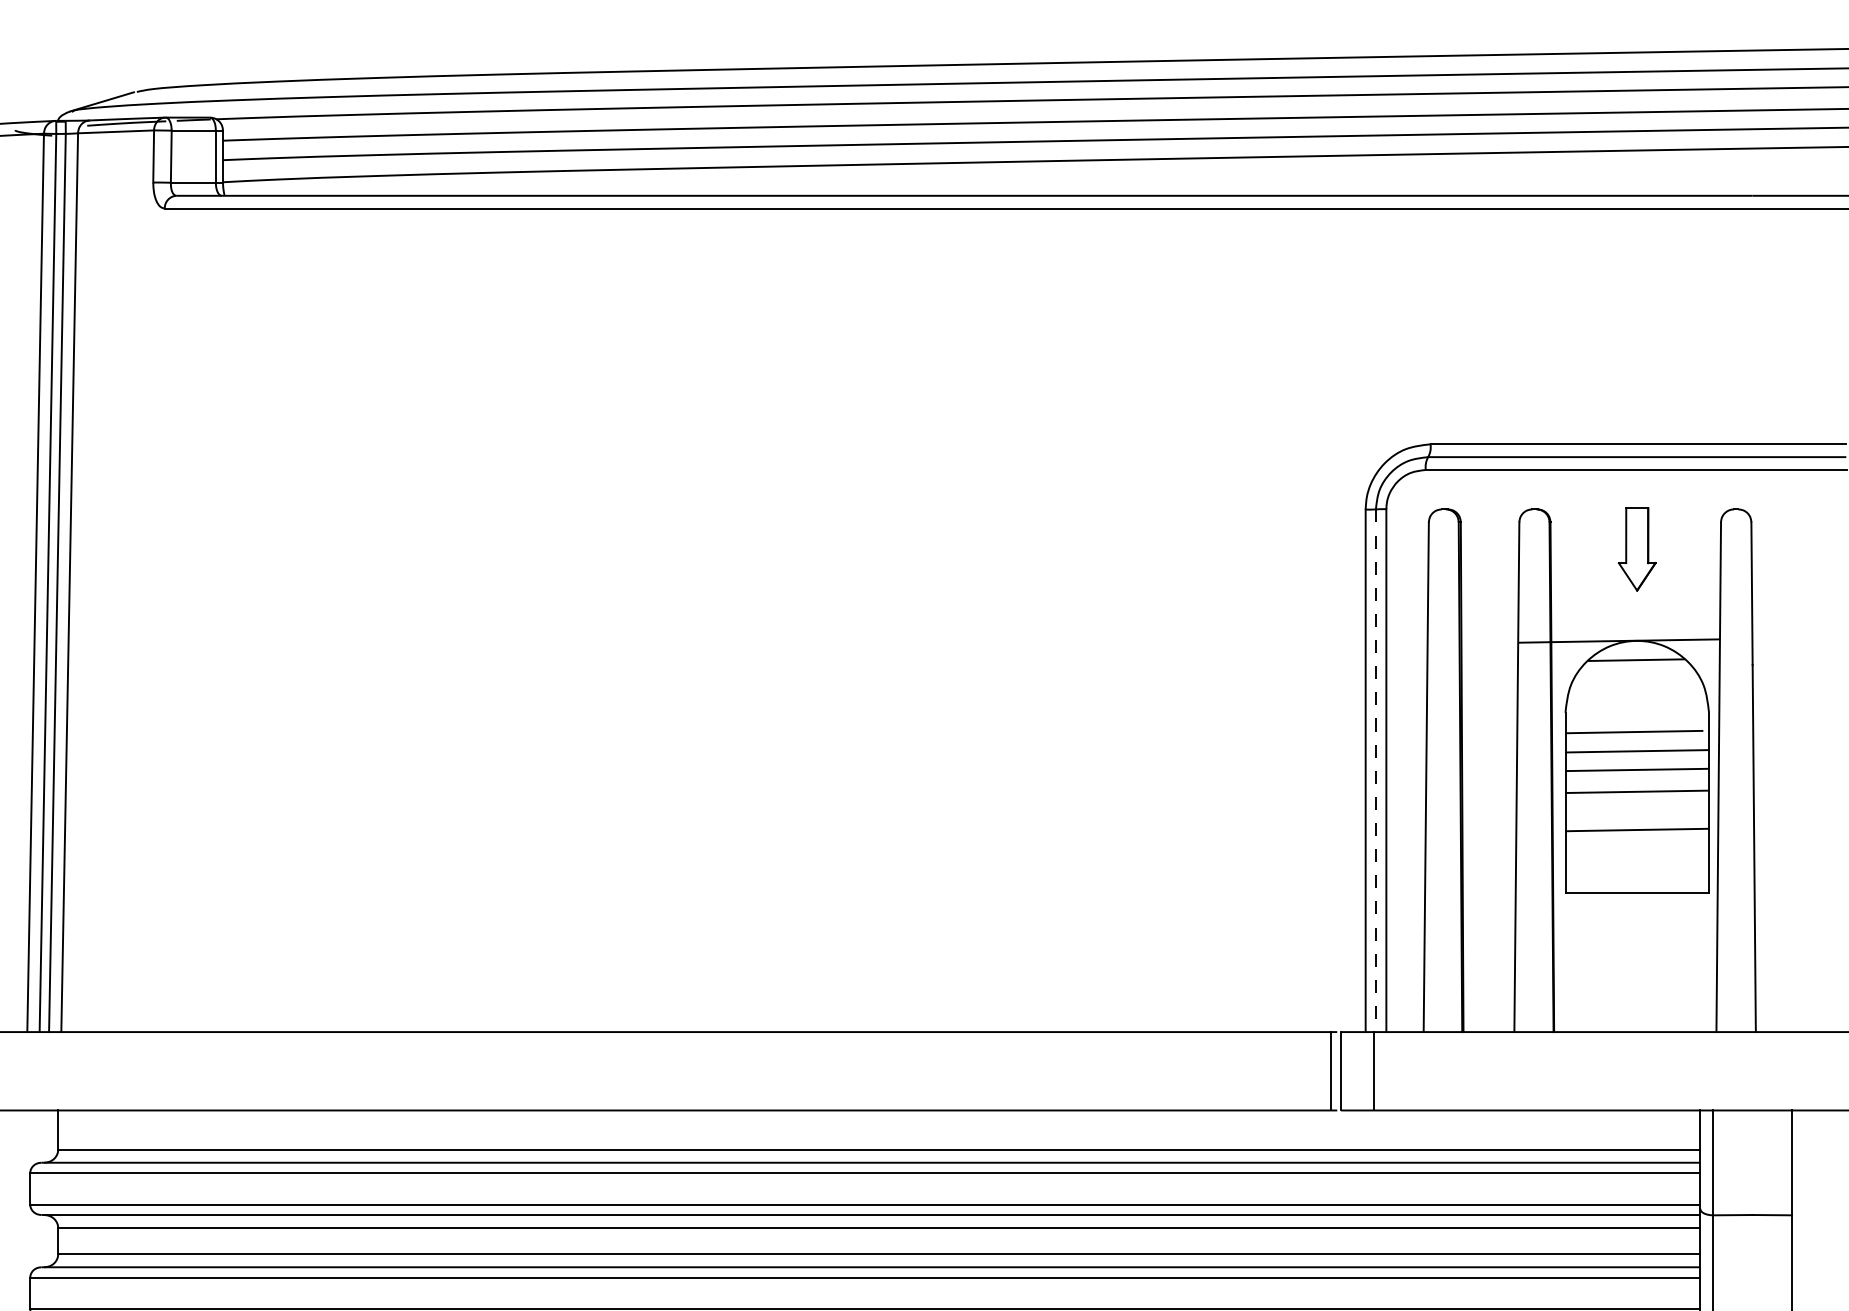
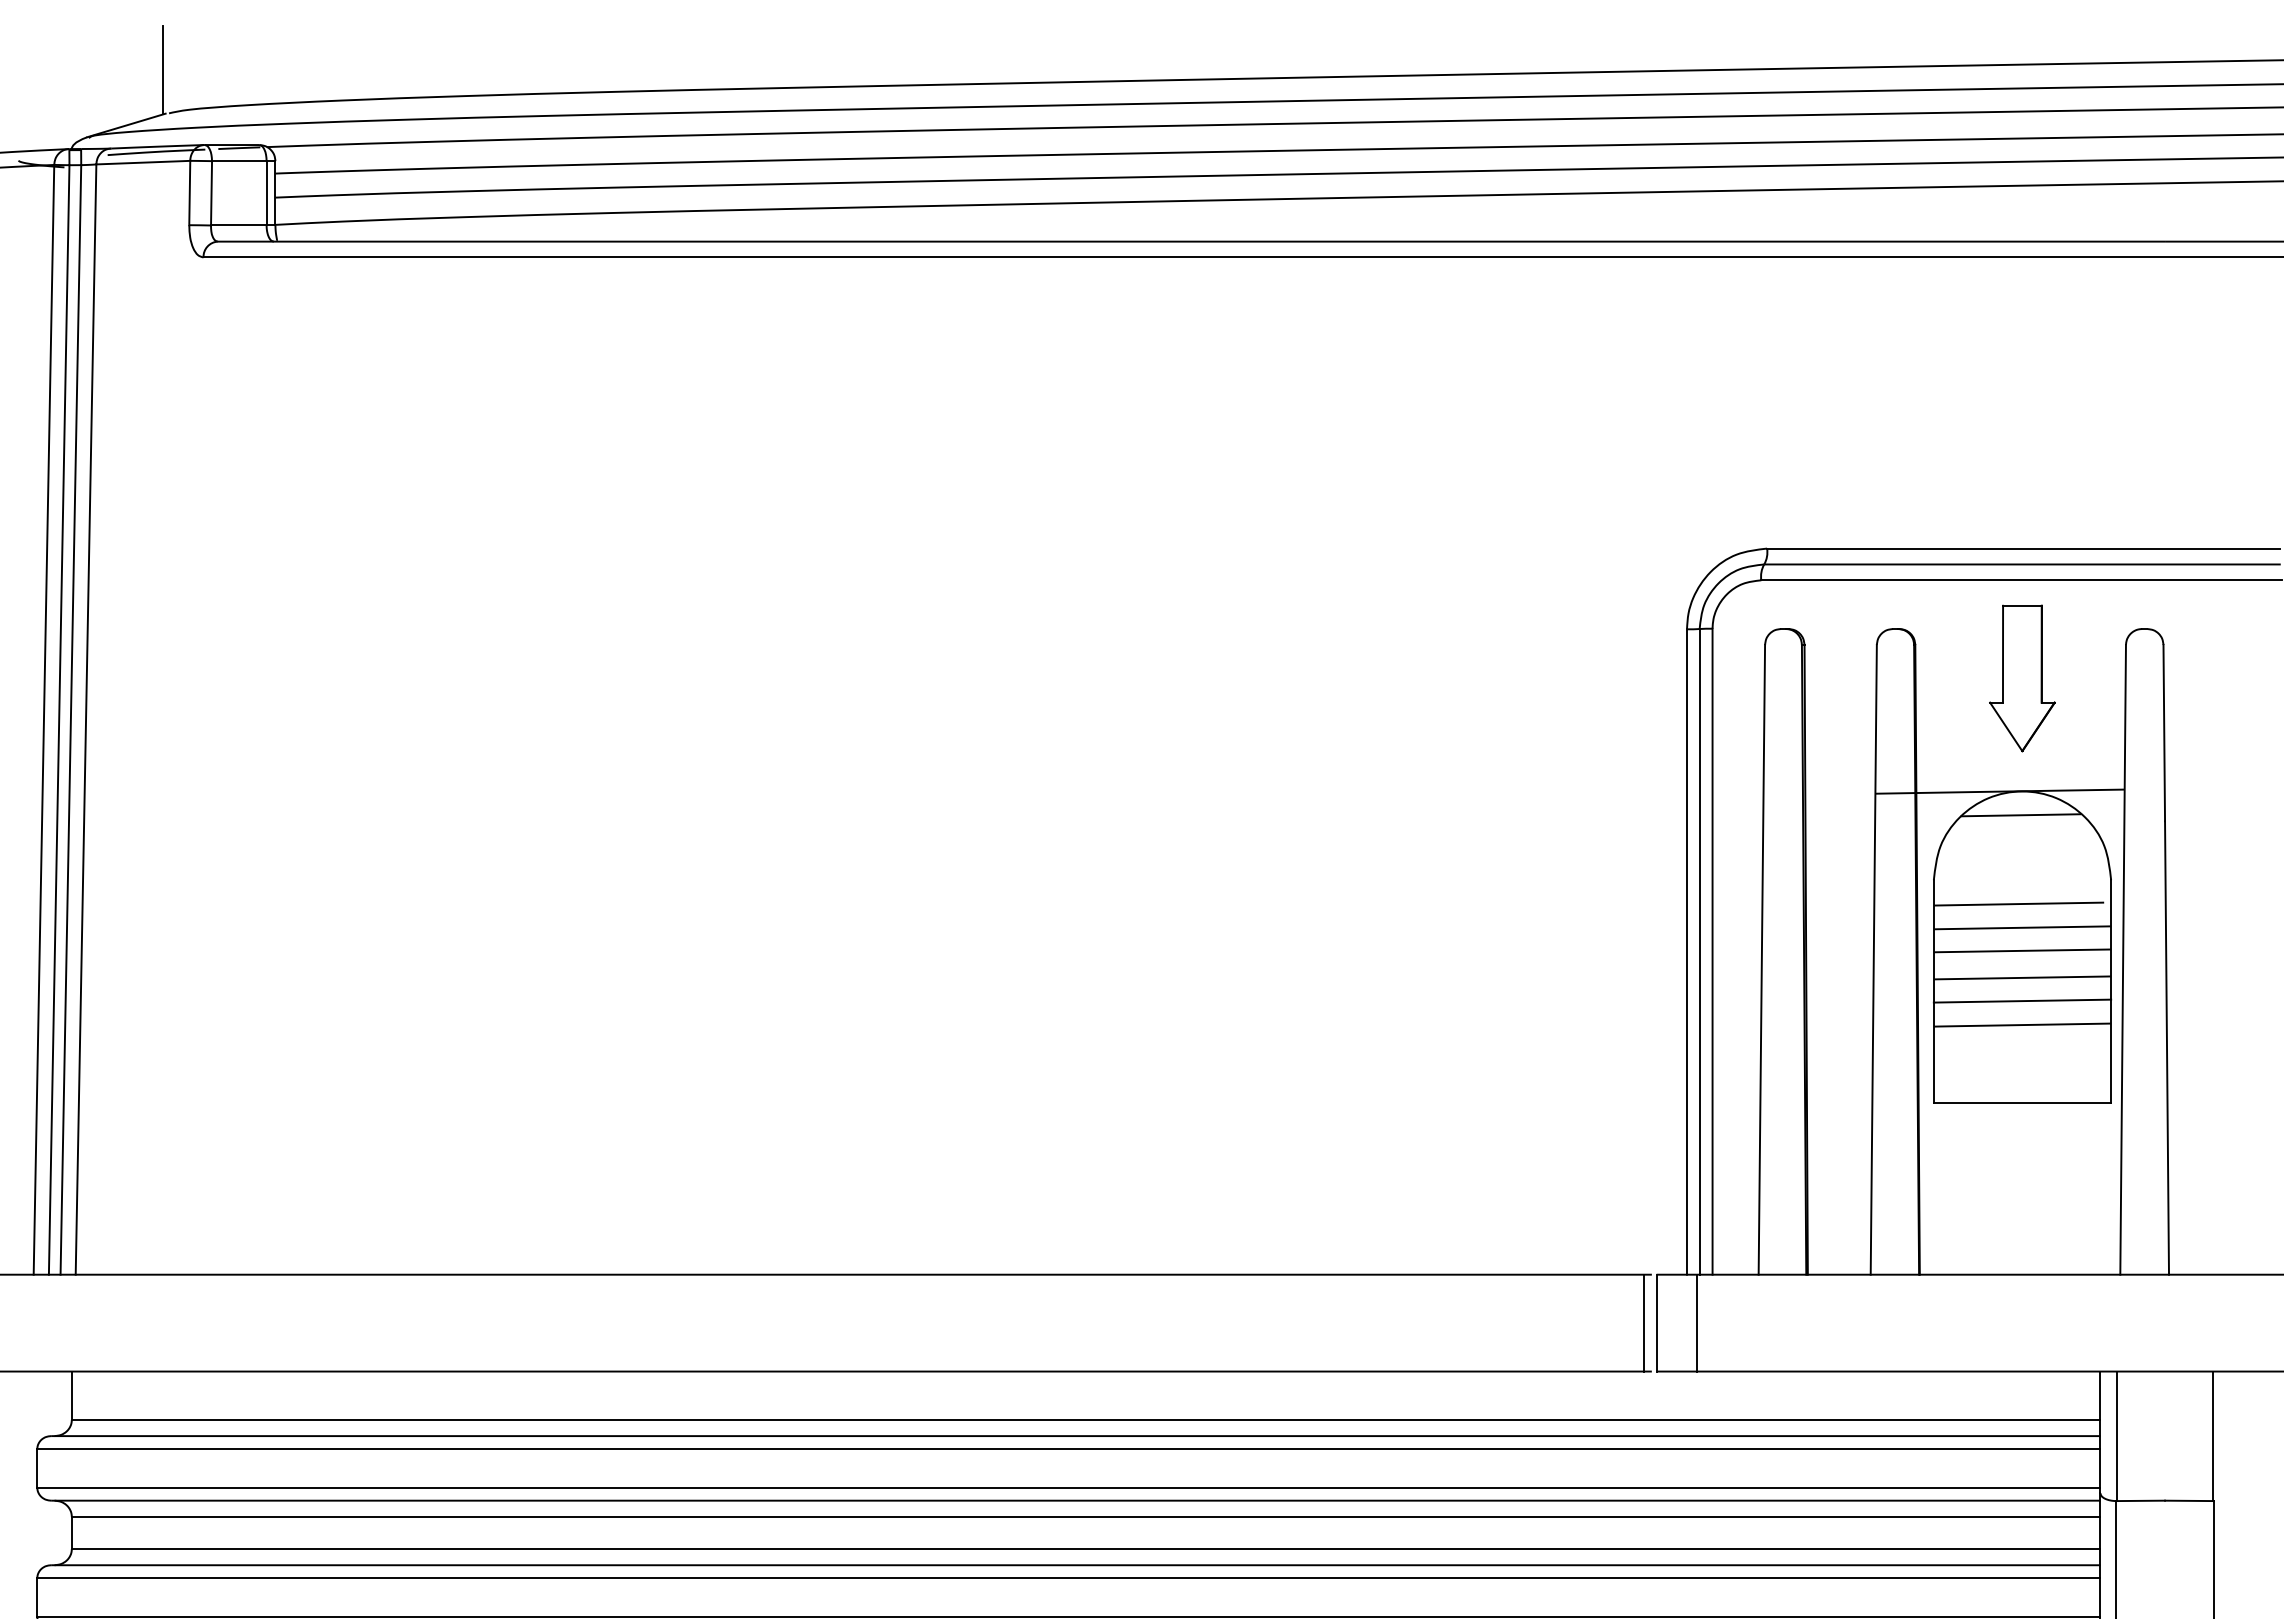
line: (132, 57) -> (163, 70), added
part: (1637, 549) -> (2022, 678), size x1.43
line: (1375, 770) -> (1699, 951), dashed -> solid
line: (1637, 810) -> (2022, 1000), added

